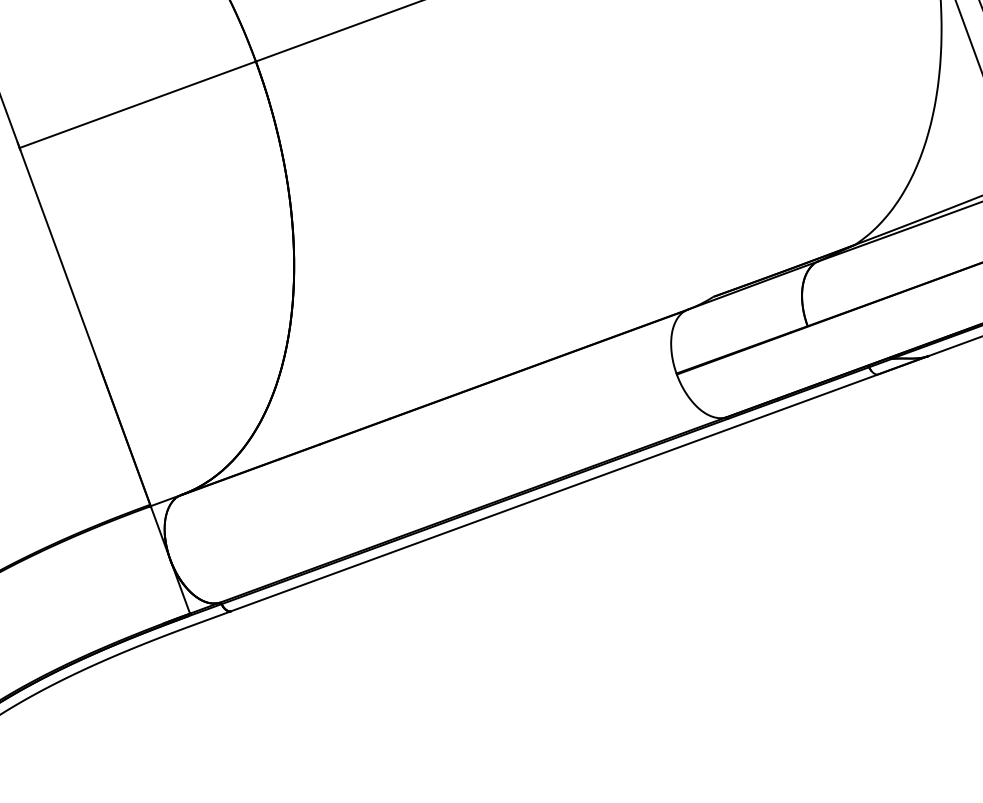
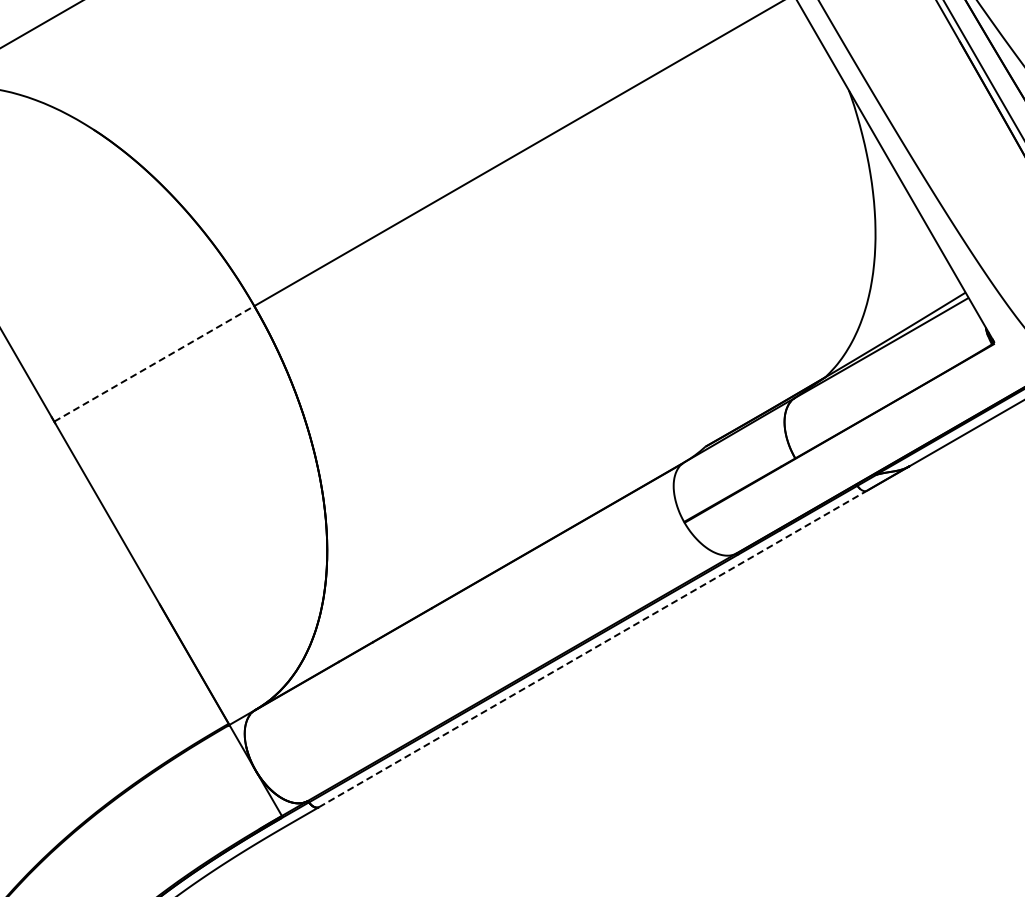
line: (138, 104) -> (154, 363), solid -> dashed
line: (555, 492) -> (593, 648), solid -> dashed

